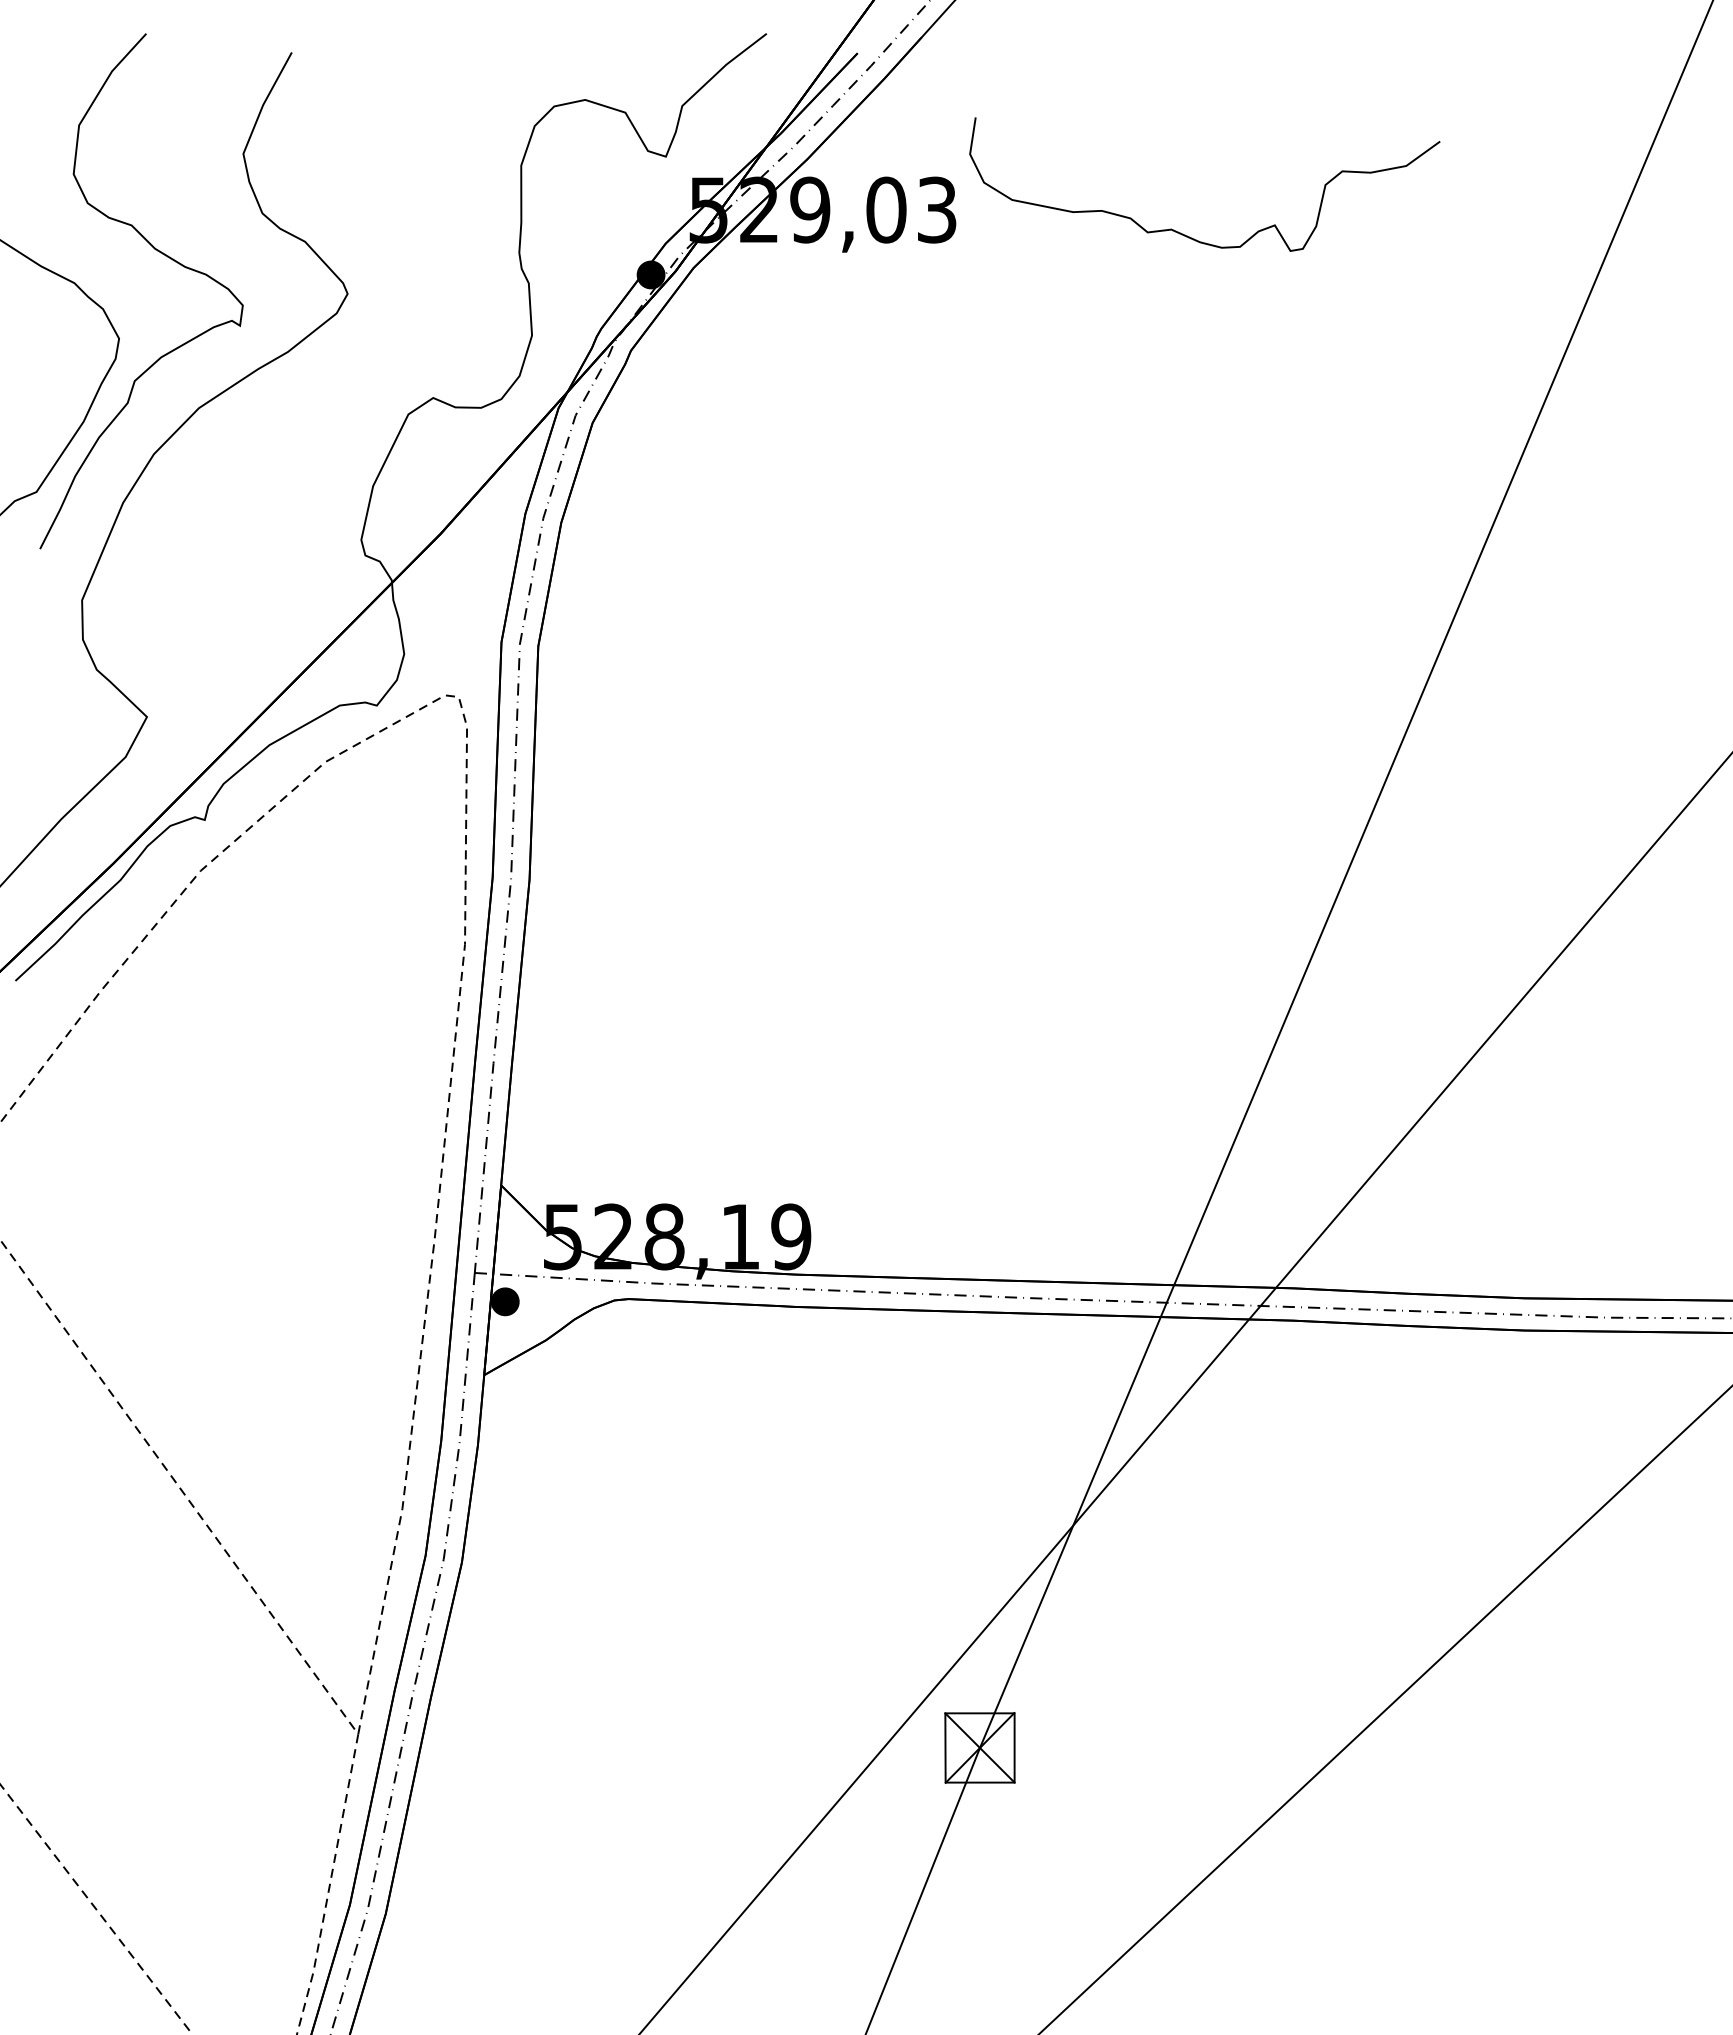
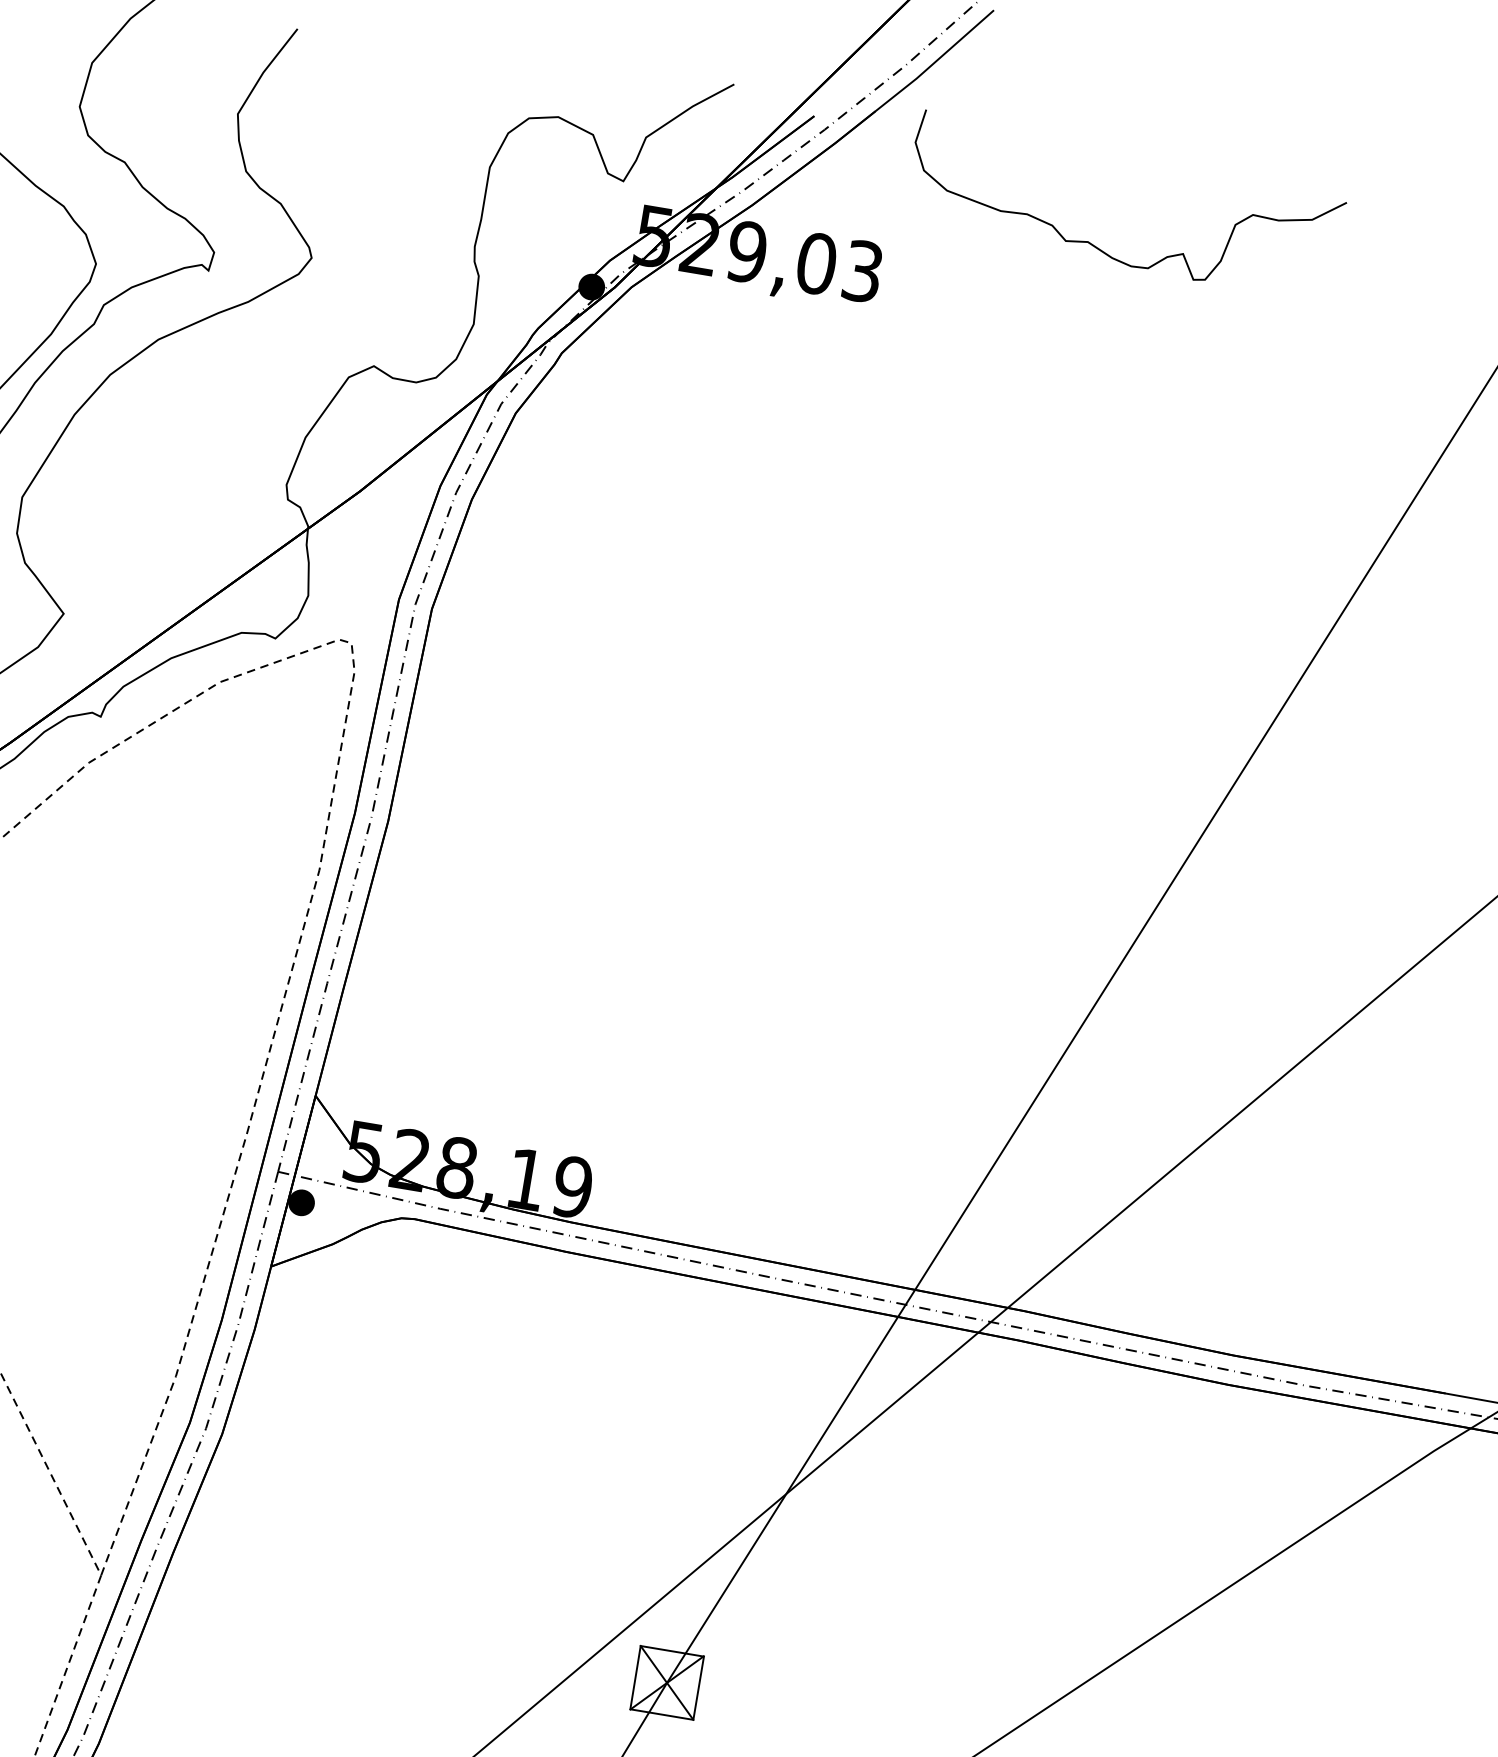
curve: (1185, 234) -> (1100, 248), moved

